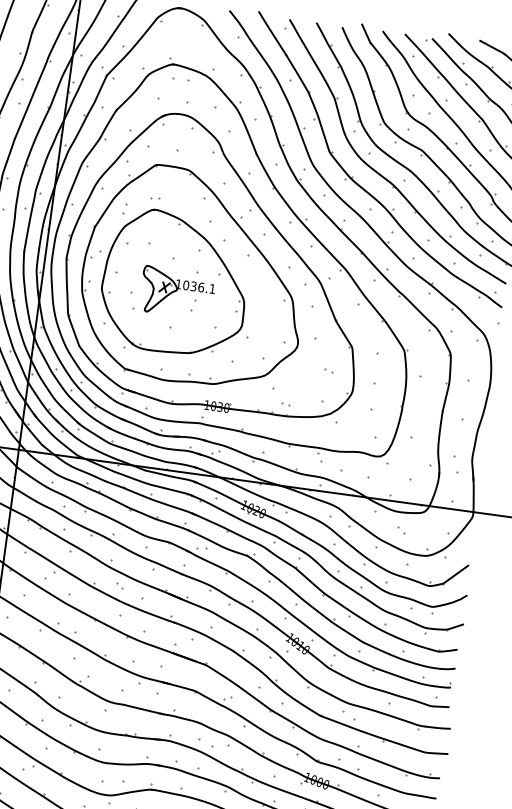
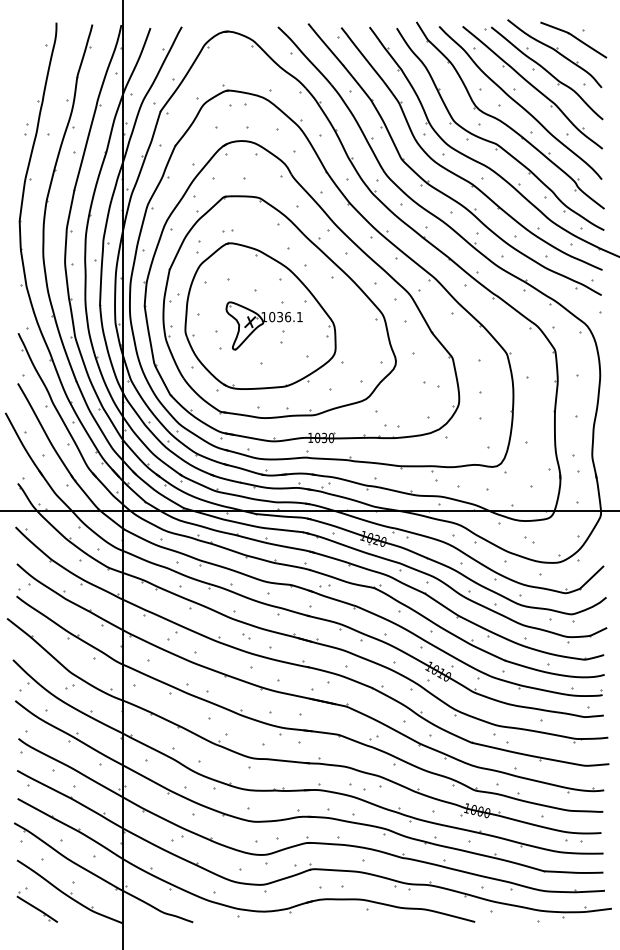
part: (328, 370) -> (431, 384), size x1.6
part: (286, 404) -> (392, 425), size x1.6

